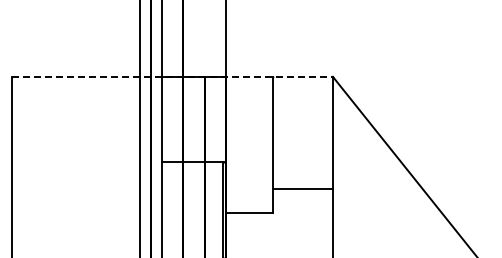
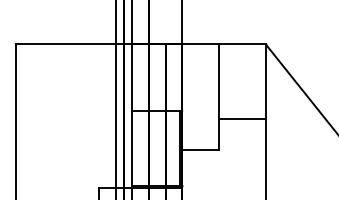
line: (173, 76) -> (141, 44), dashed -> solid
line: (302, 189) -> (242, 119), moved

